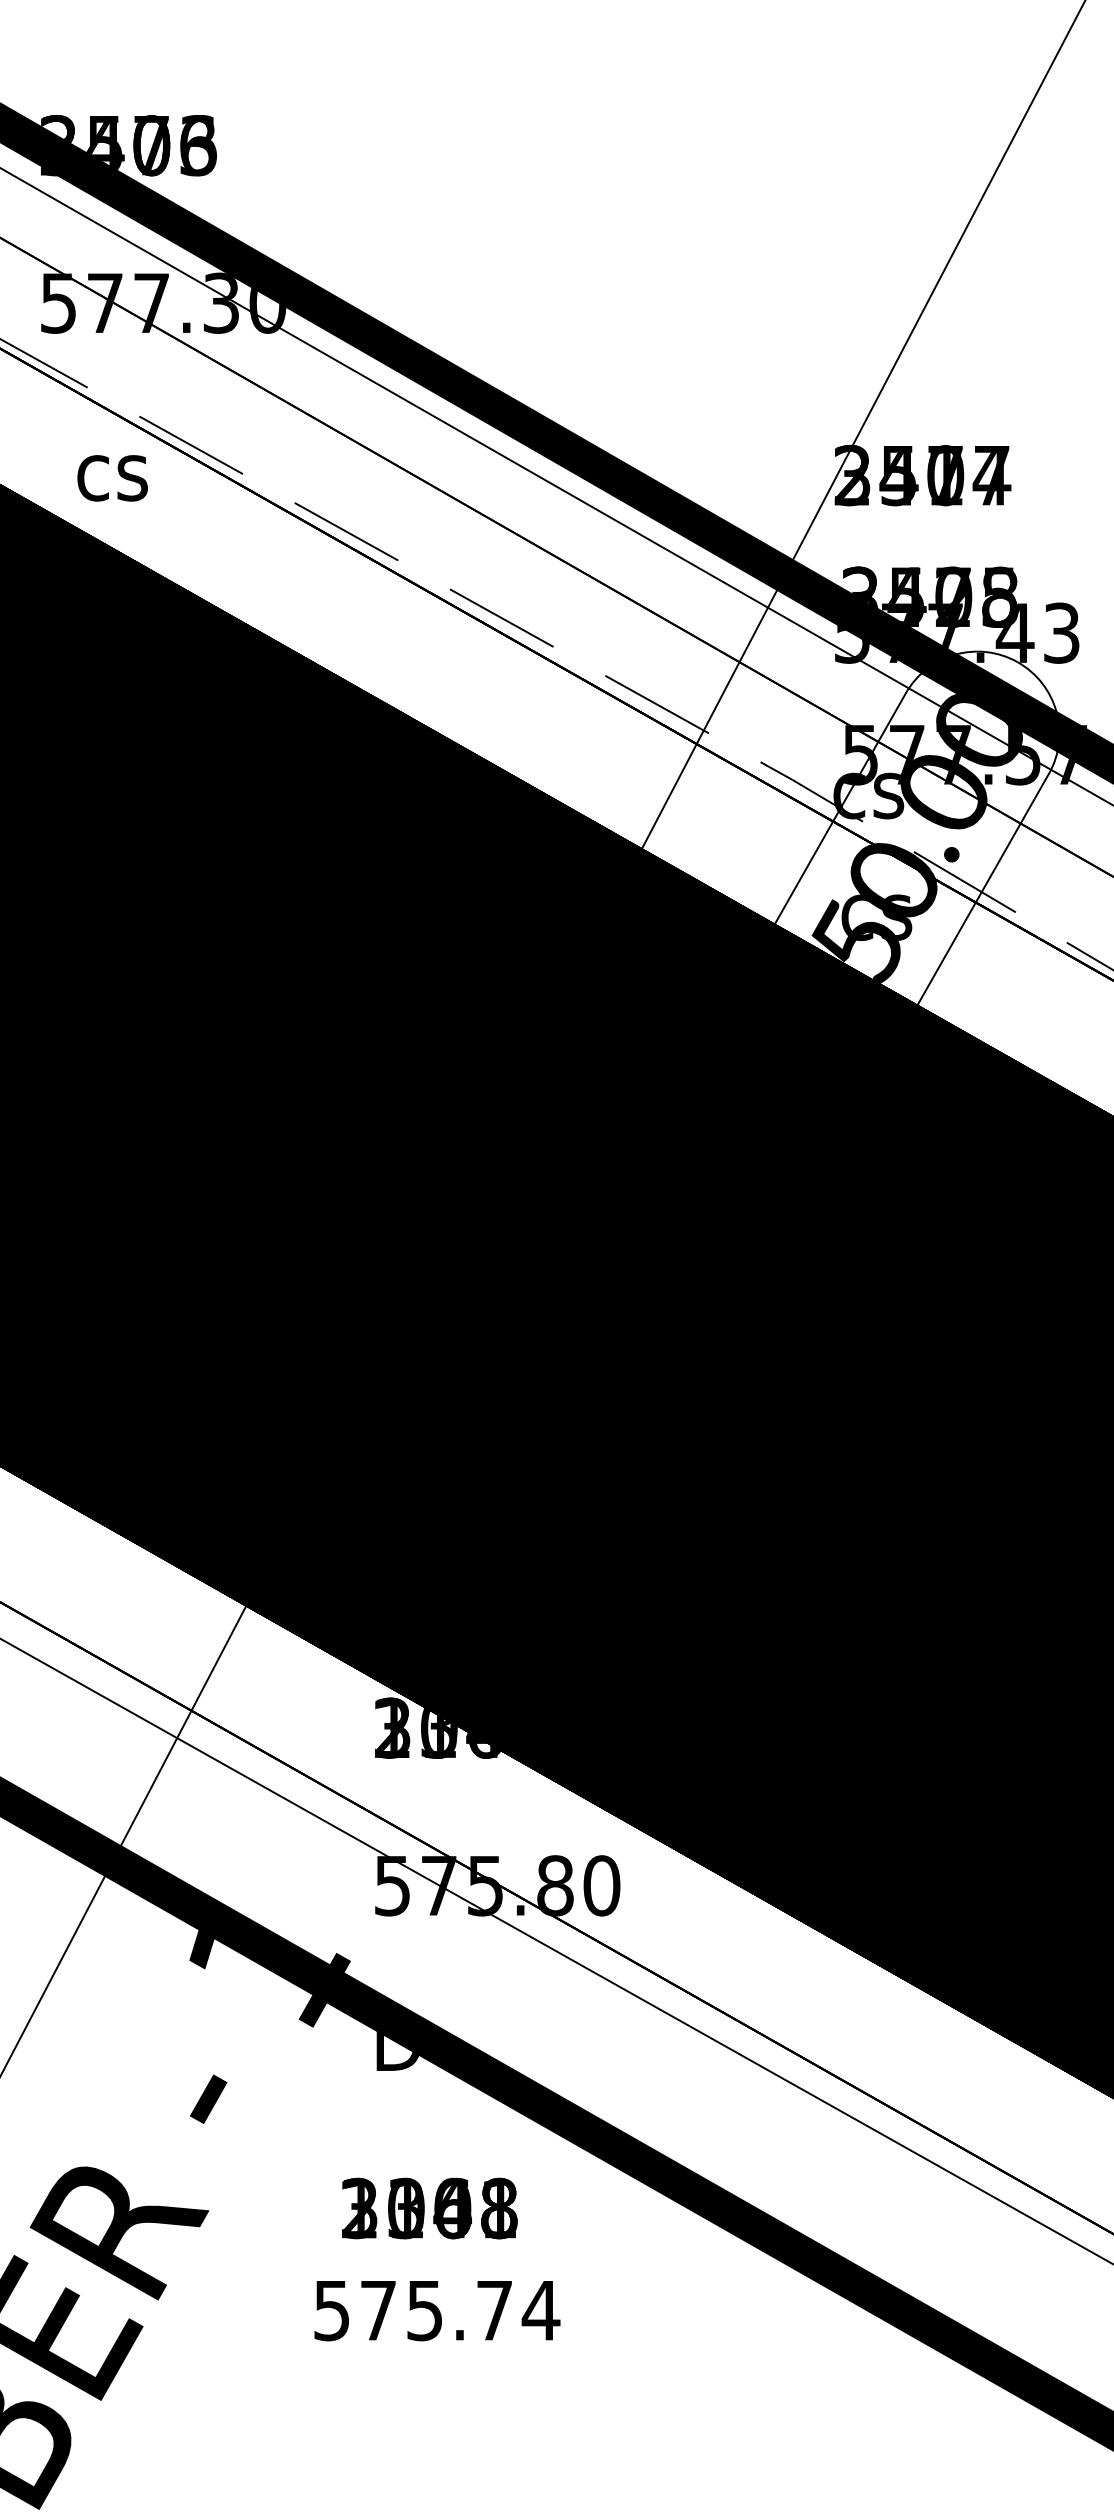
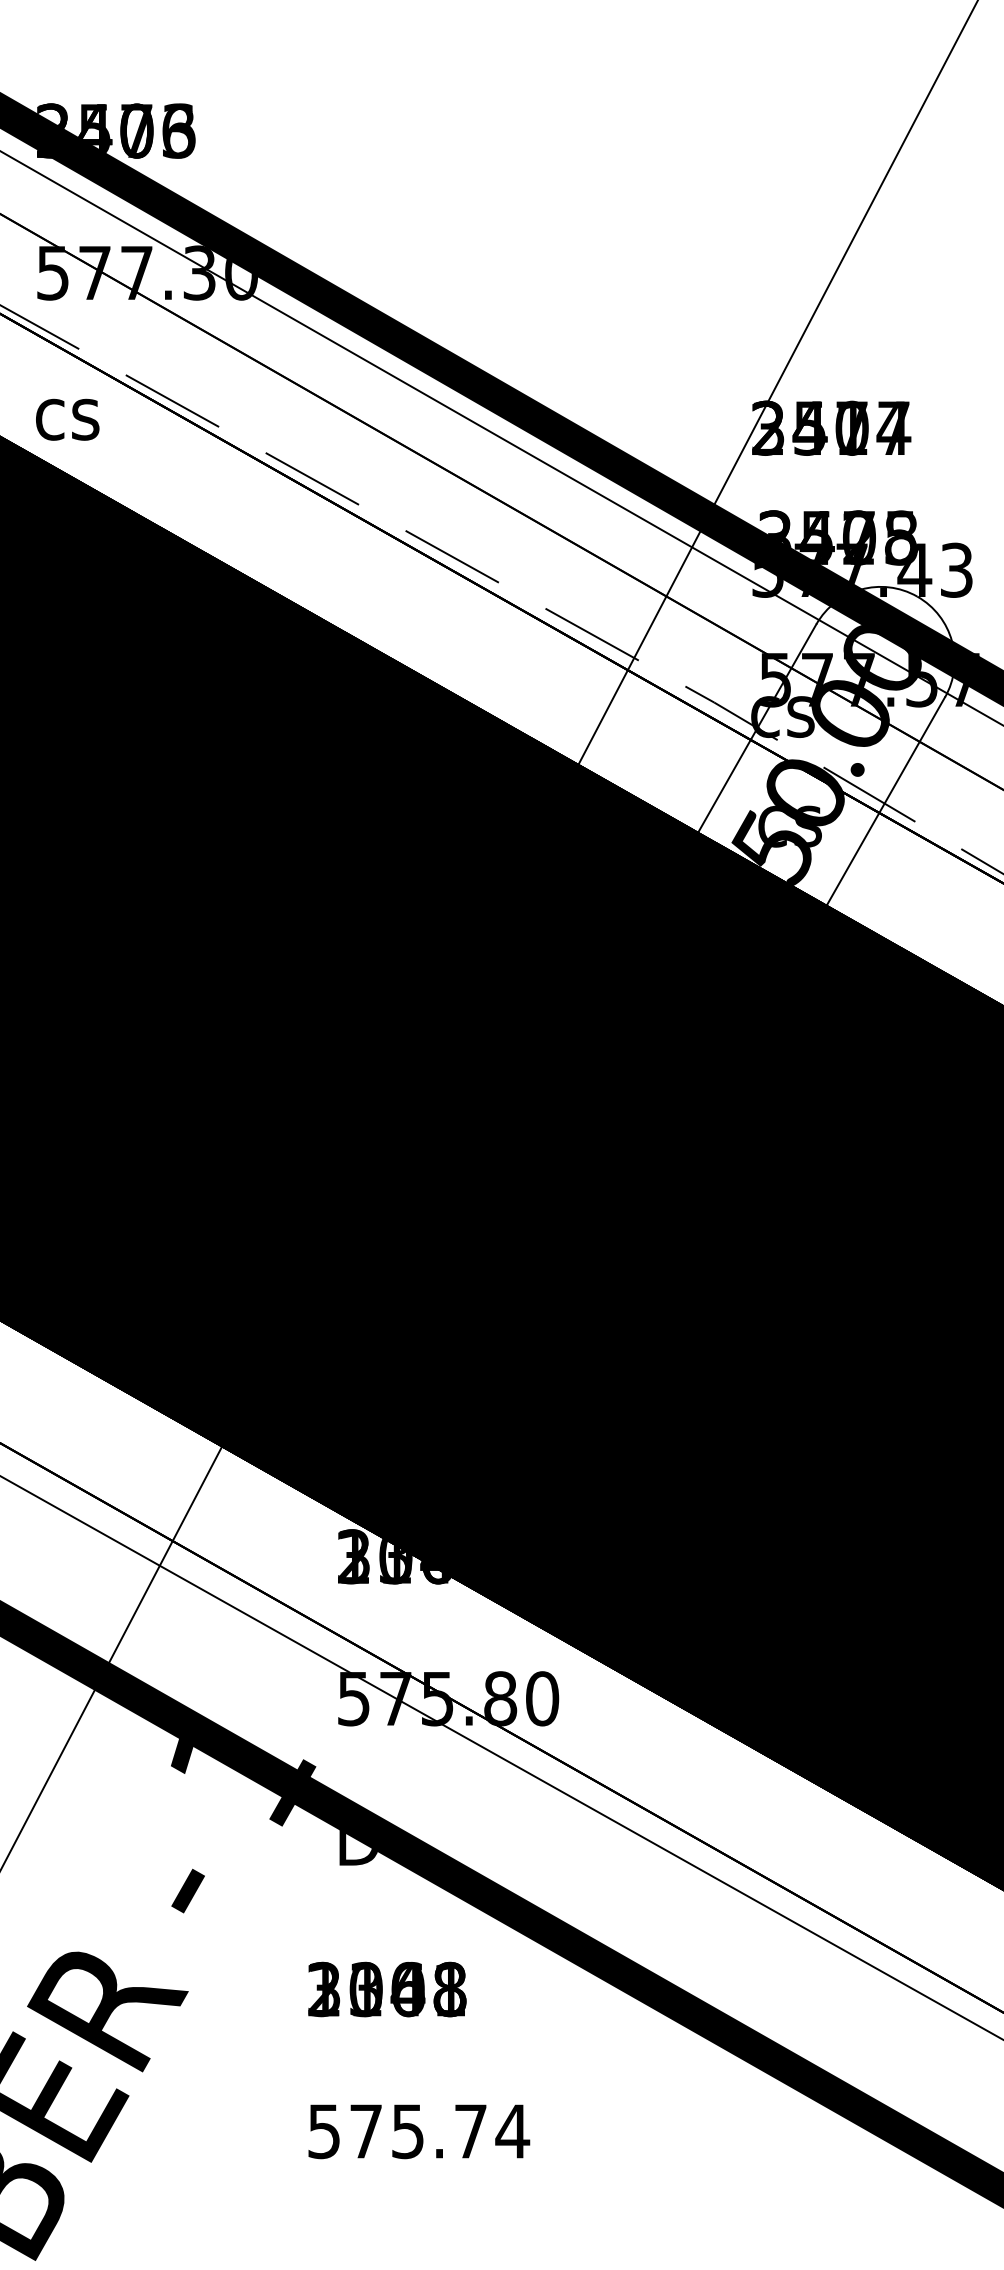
text: (112, 478) -> (67, 419), moved
text: (437, 2310) -> (419, 2131), moved

